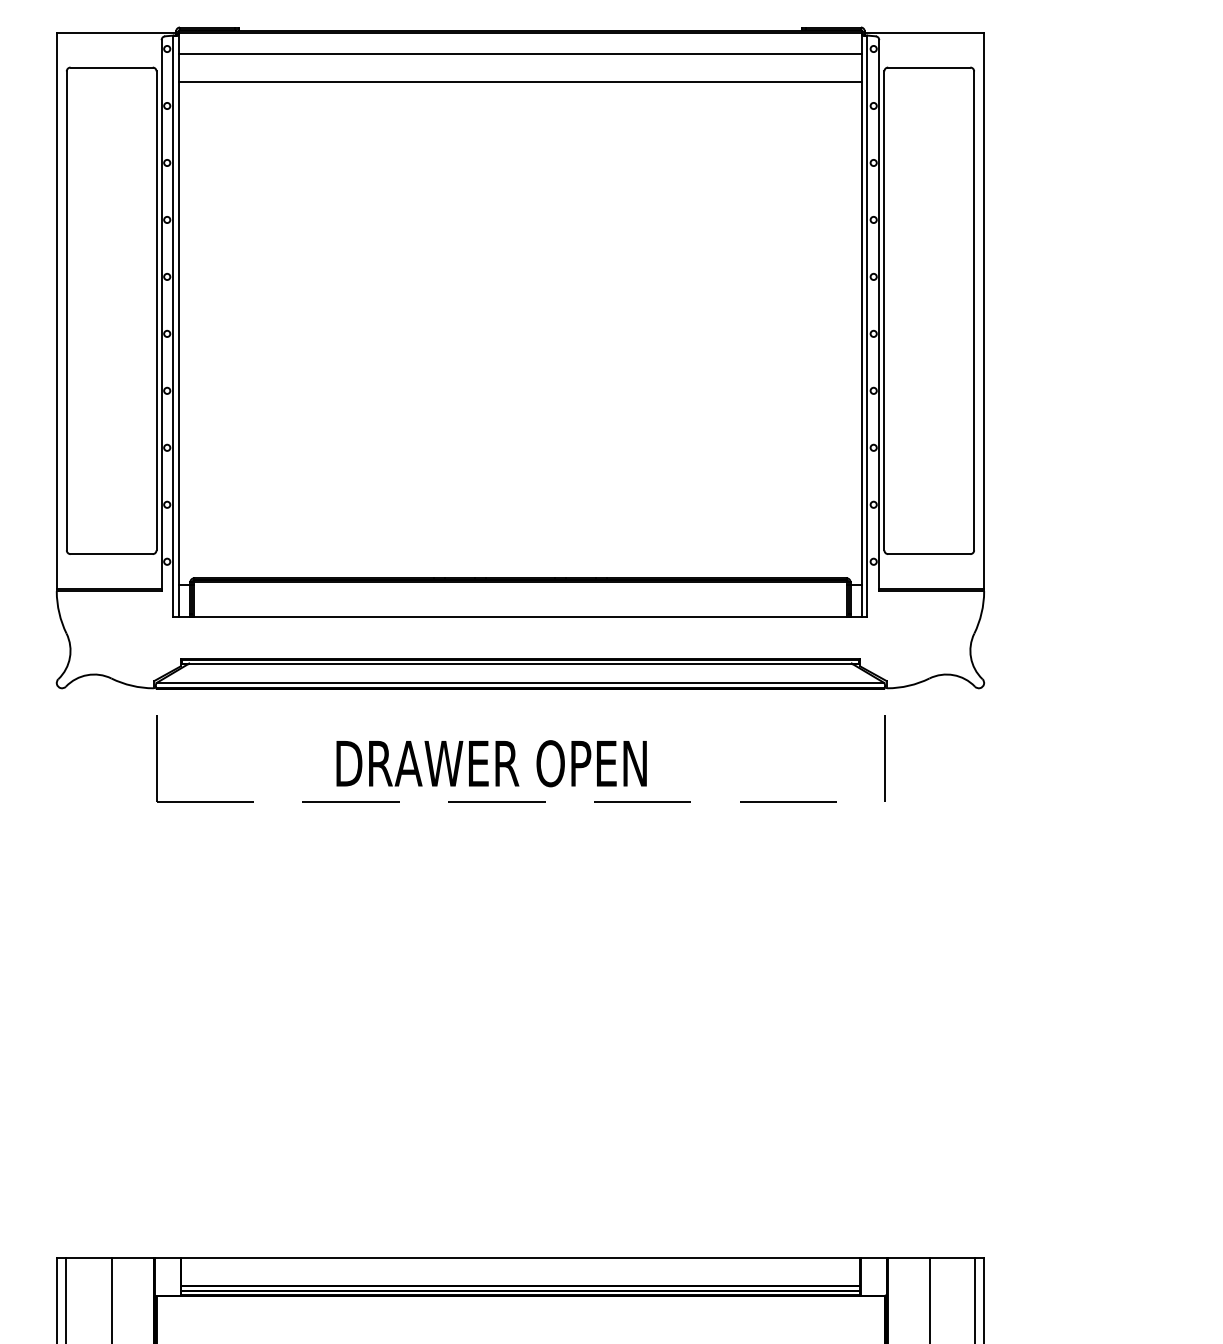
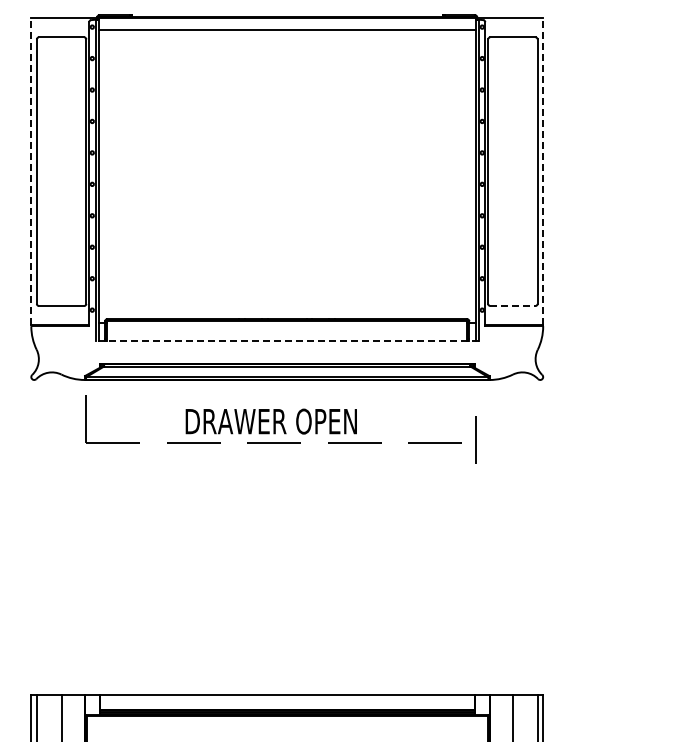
line: (519, 82) -> (286, 45), removed
line: (57, 310) -> (31, 171), solid -> dashed
line: (984, 310) -> (543, 171), solid -> dashed
line: (928, 553) -> (512, 305), solid -> dashed
line: (520, 616) -> (287, 340), solid -> dashed
line: (883, 758) -> (475, 439), moved

